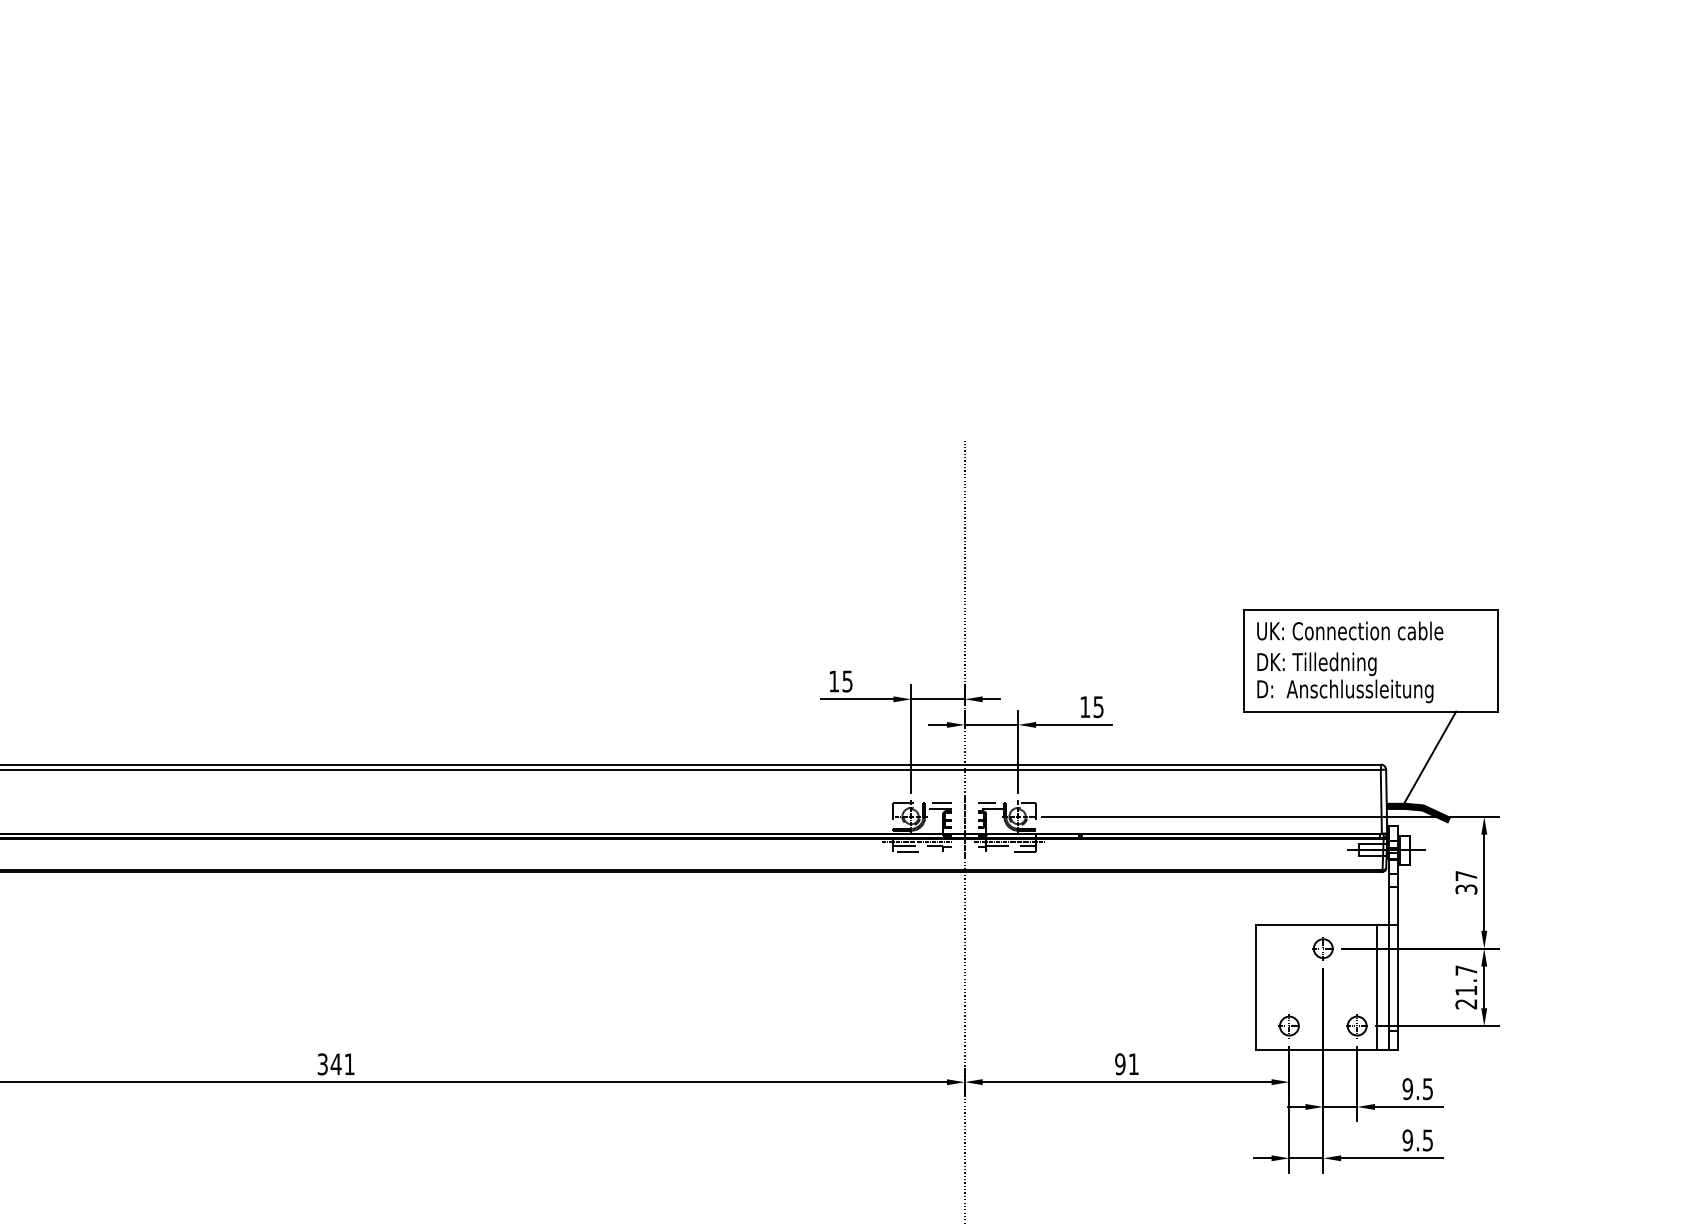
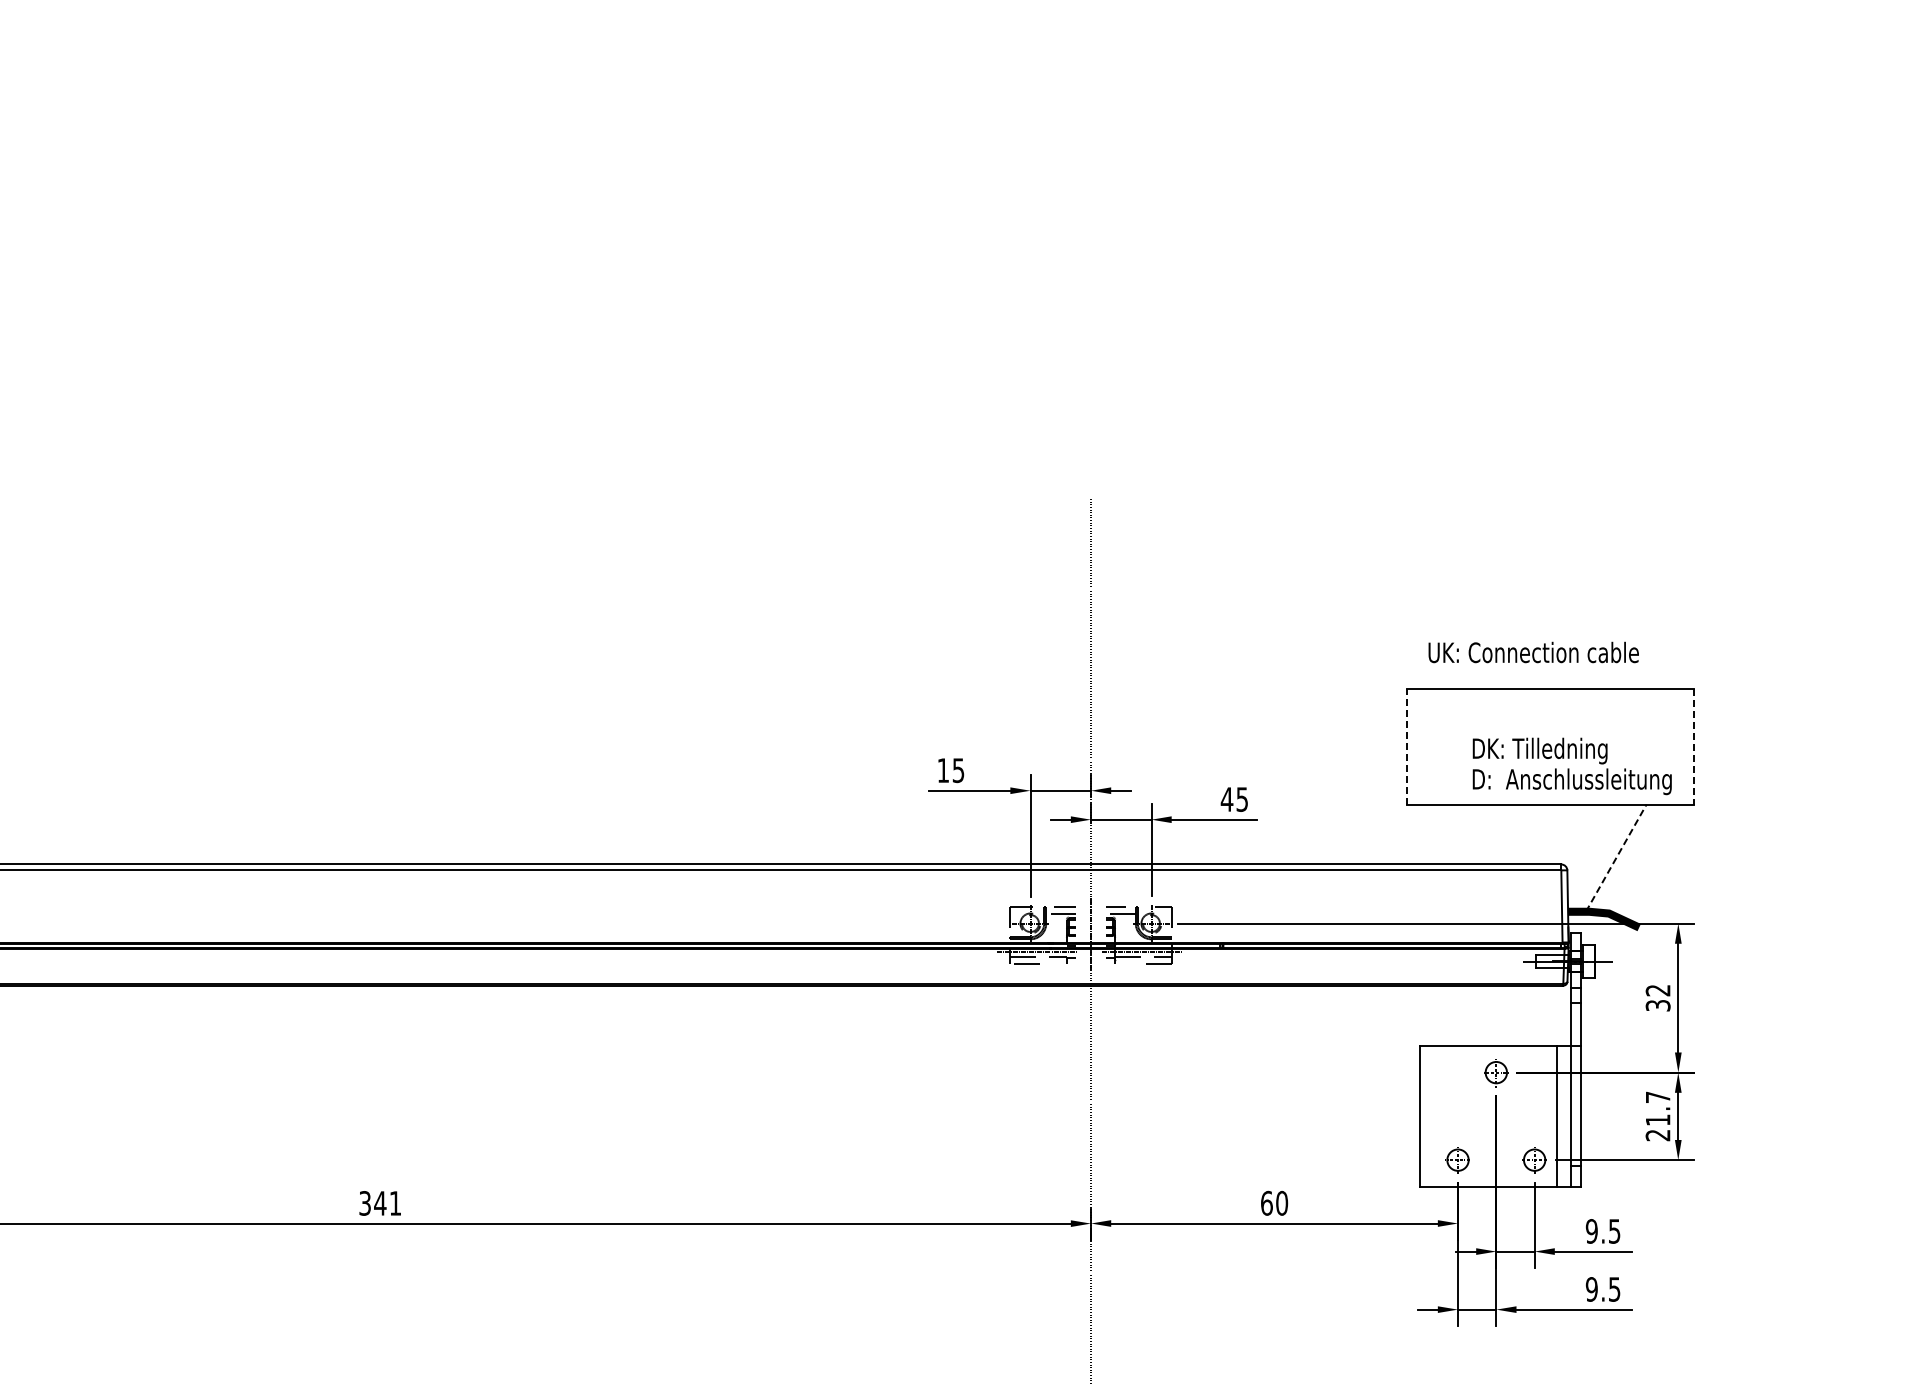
text: (1349, 631) -> (1533, 652), moved
line: (1243, 660) -> (1406, 746), solid -> dashed
line: (1497, 660) -> (1693, 746), solid -> dashed
text: (1344, 677) -> (1571, 766), moved
text: (1084, 707) -> (1226, 799), 15 -> 45
line: (1429, 759) -> (1616, 858), solid -> dashed
text: (1465, 876) -> (1657, 990), 37 -> 32
text: (1127, 1063) -> (1274, 1202), 91 -> 60

